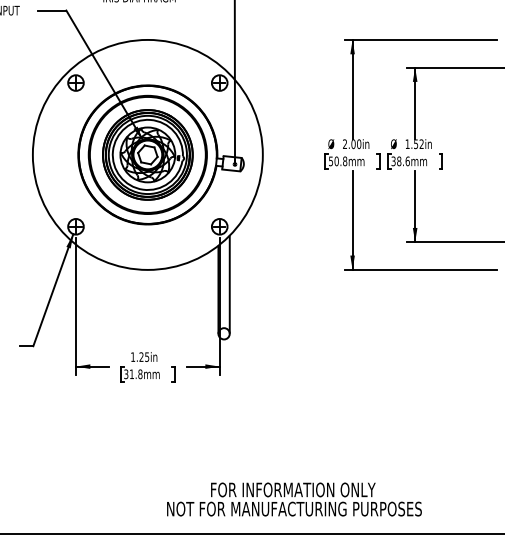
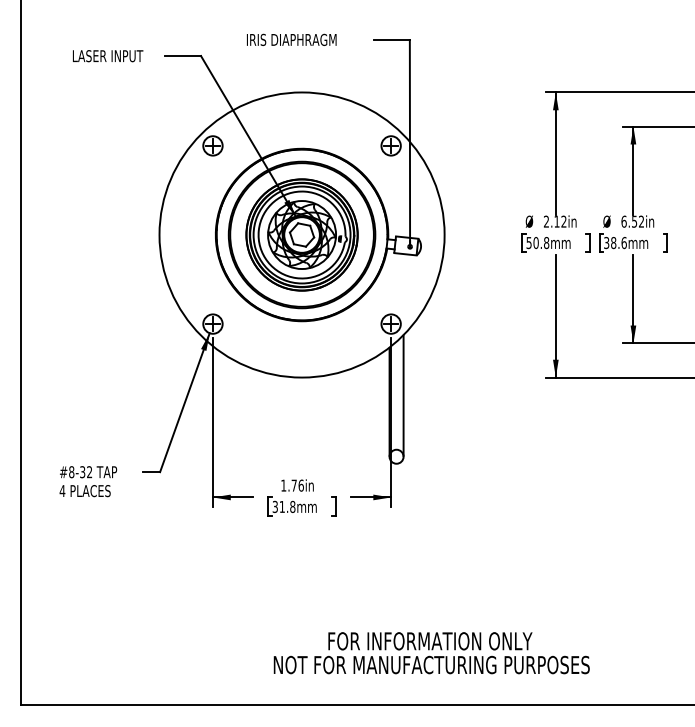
text: (356, 144) -> (560, 221), 2.00in -> 2.12in
text: (407, 144) -> (623, 221), 1.52in -> 6.52in
text: (144, 357) -> (297, 485), 1.25in -> 1.76in
text: (294, 499) -> (431, 653), moved

